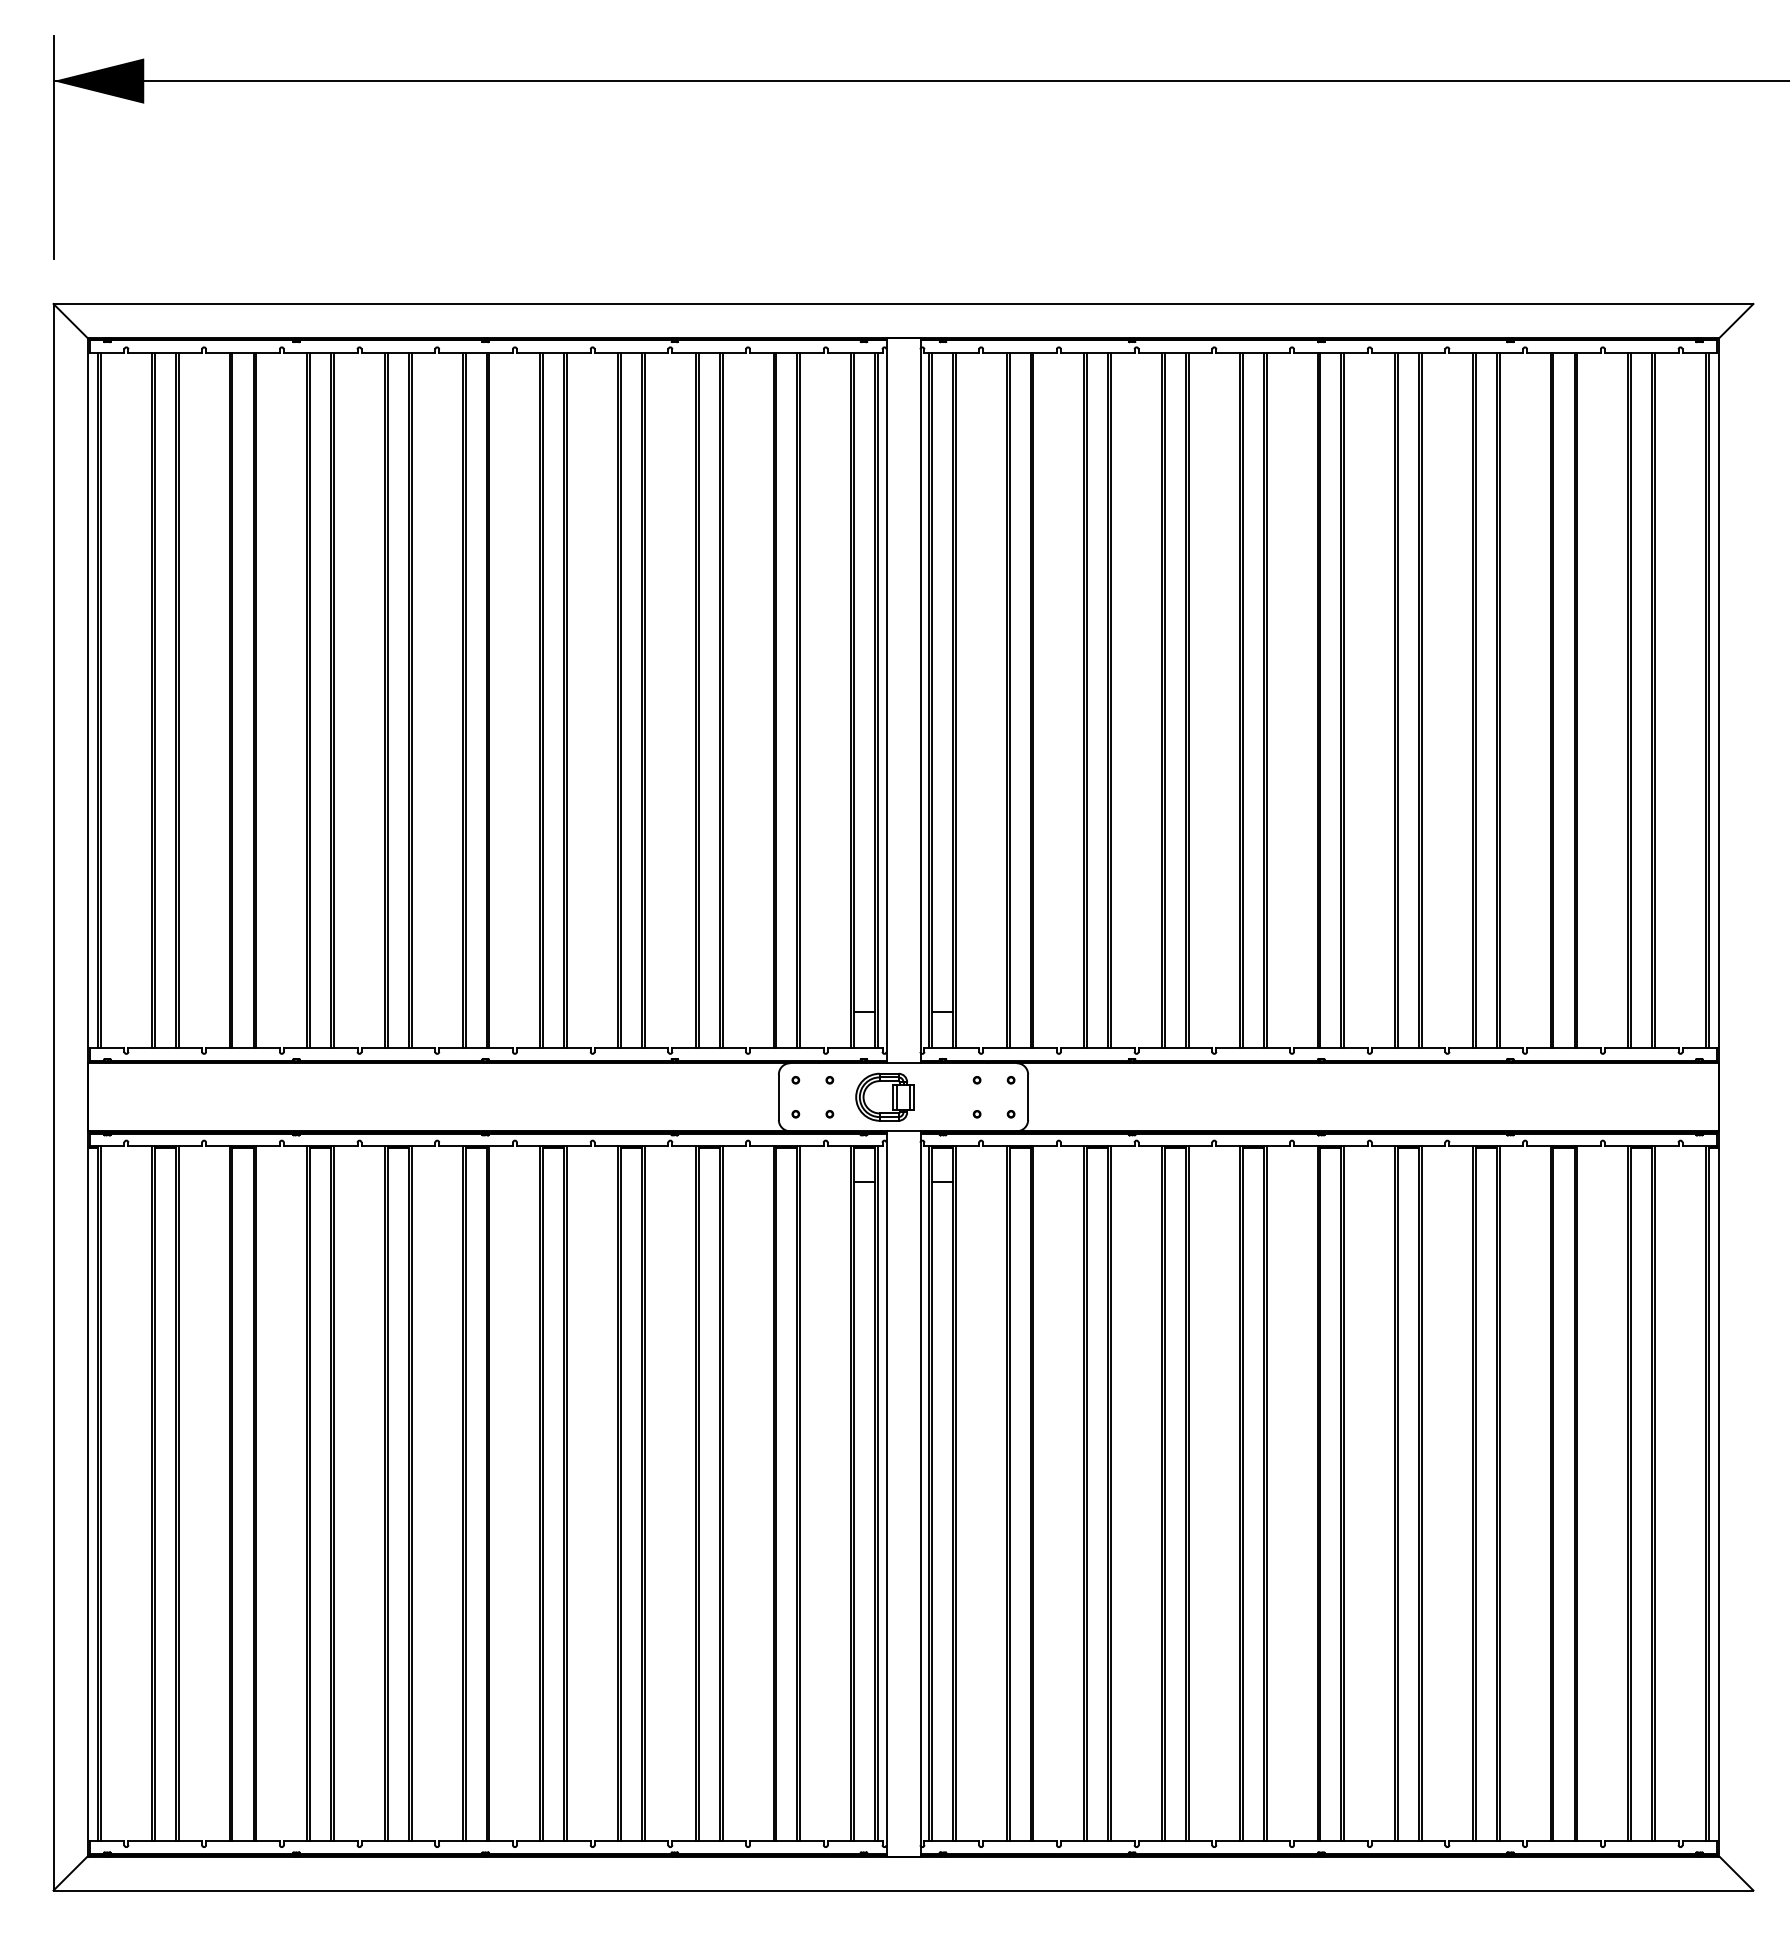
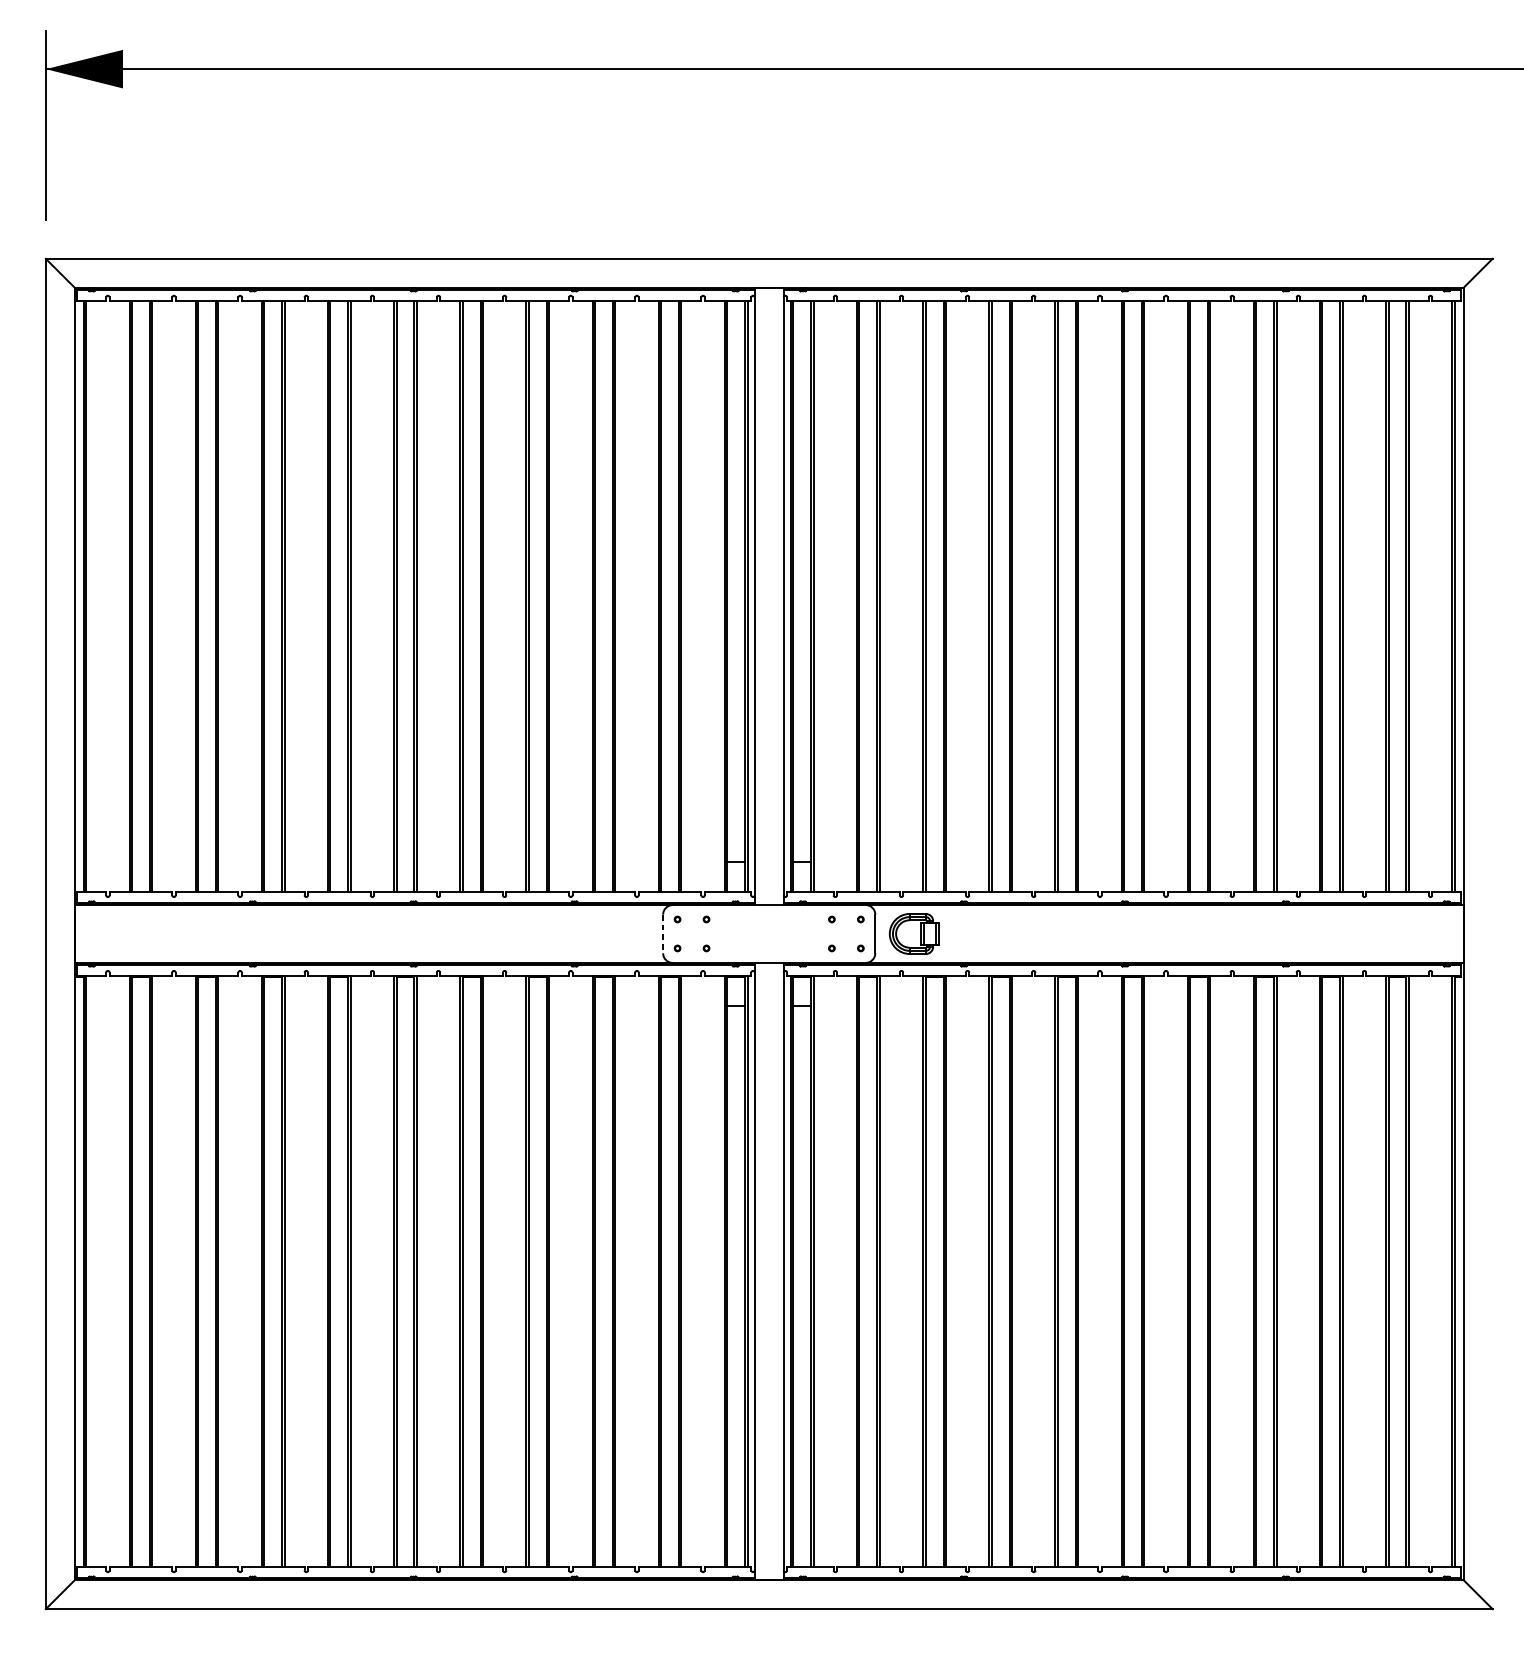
part: (884, 1096) -> (913, 933), moved
line: (778, 1097) -> (662, 934), solid -> dashed

